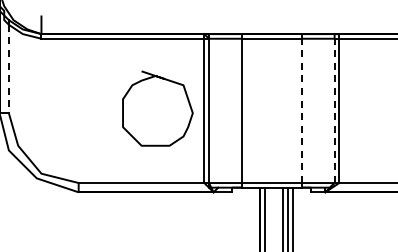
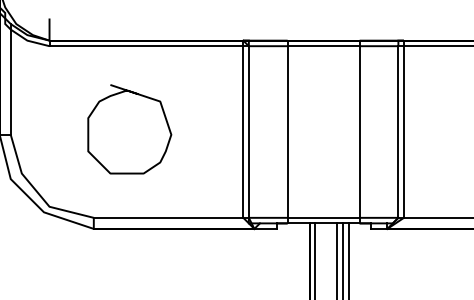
line: (8, 69) -> (10, 82), dashed -> solid
part: (157, 108) -> (129, 129), moved
line: (302, 110) -> (360, 131), dashed -> solid
line: (334, 110) -> (398, 131), dashed -> solid

